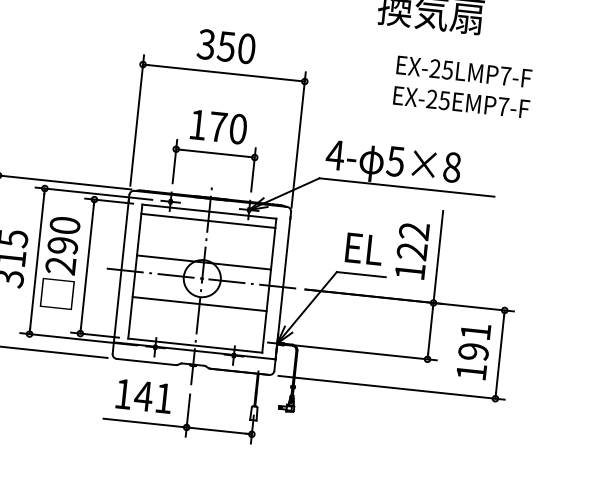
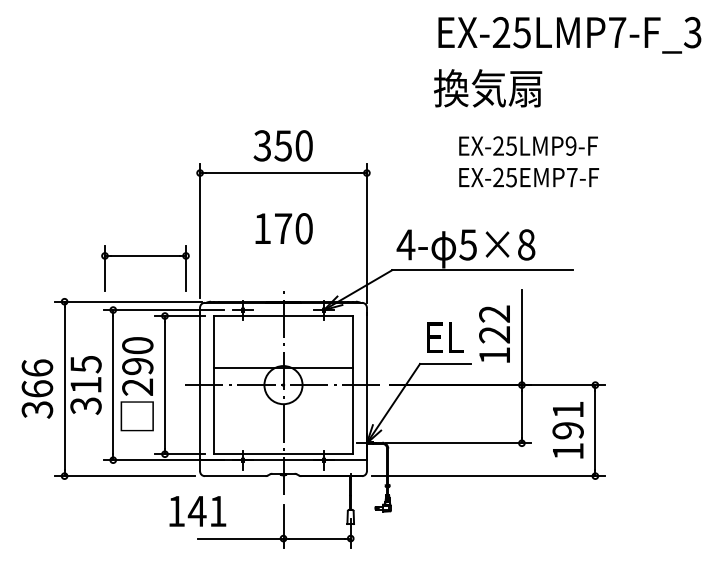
text: (505, 75) -> (570, 145), EX-25LMP7-F -> EX-25LMP9-F
part: (215, 153) -> (145, 256), moved
line: (208, 220) -> (283, 325), removed
line: (199, 304) -> (283, 411), removed
text: (143, 396) -> (197, 511), moved

